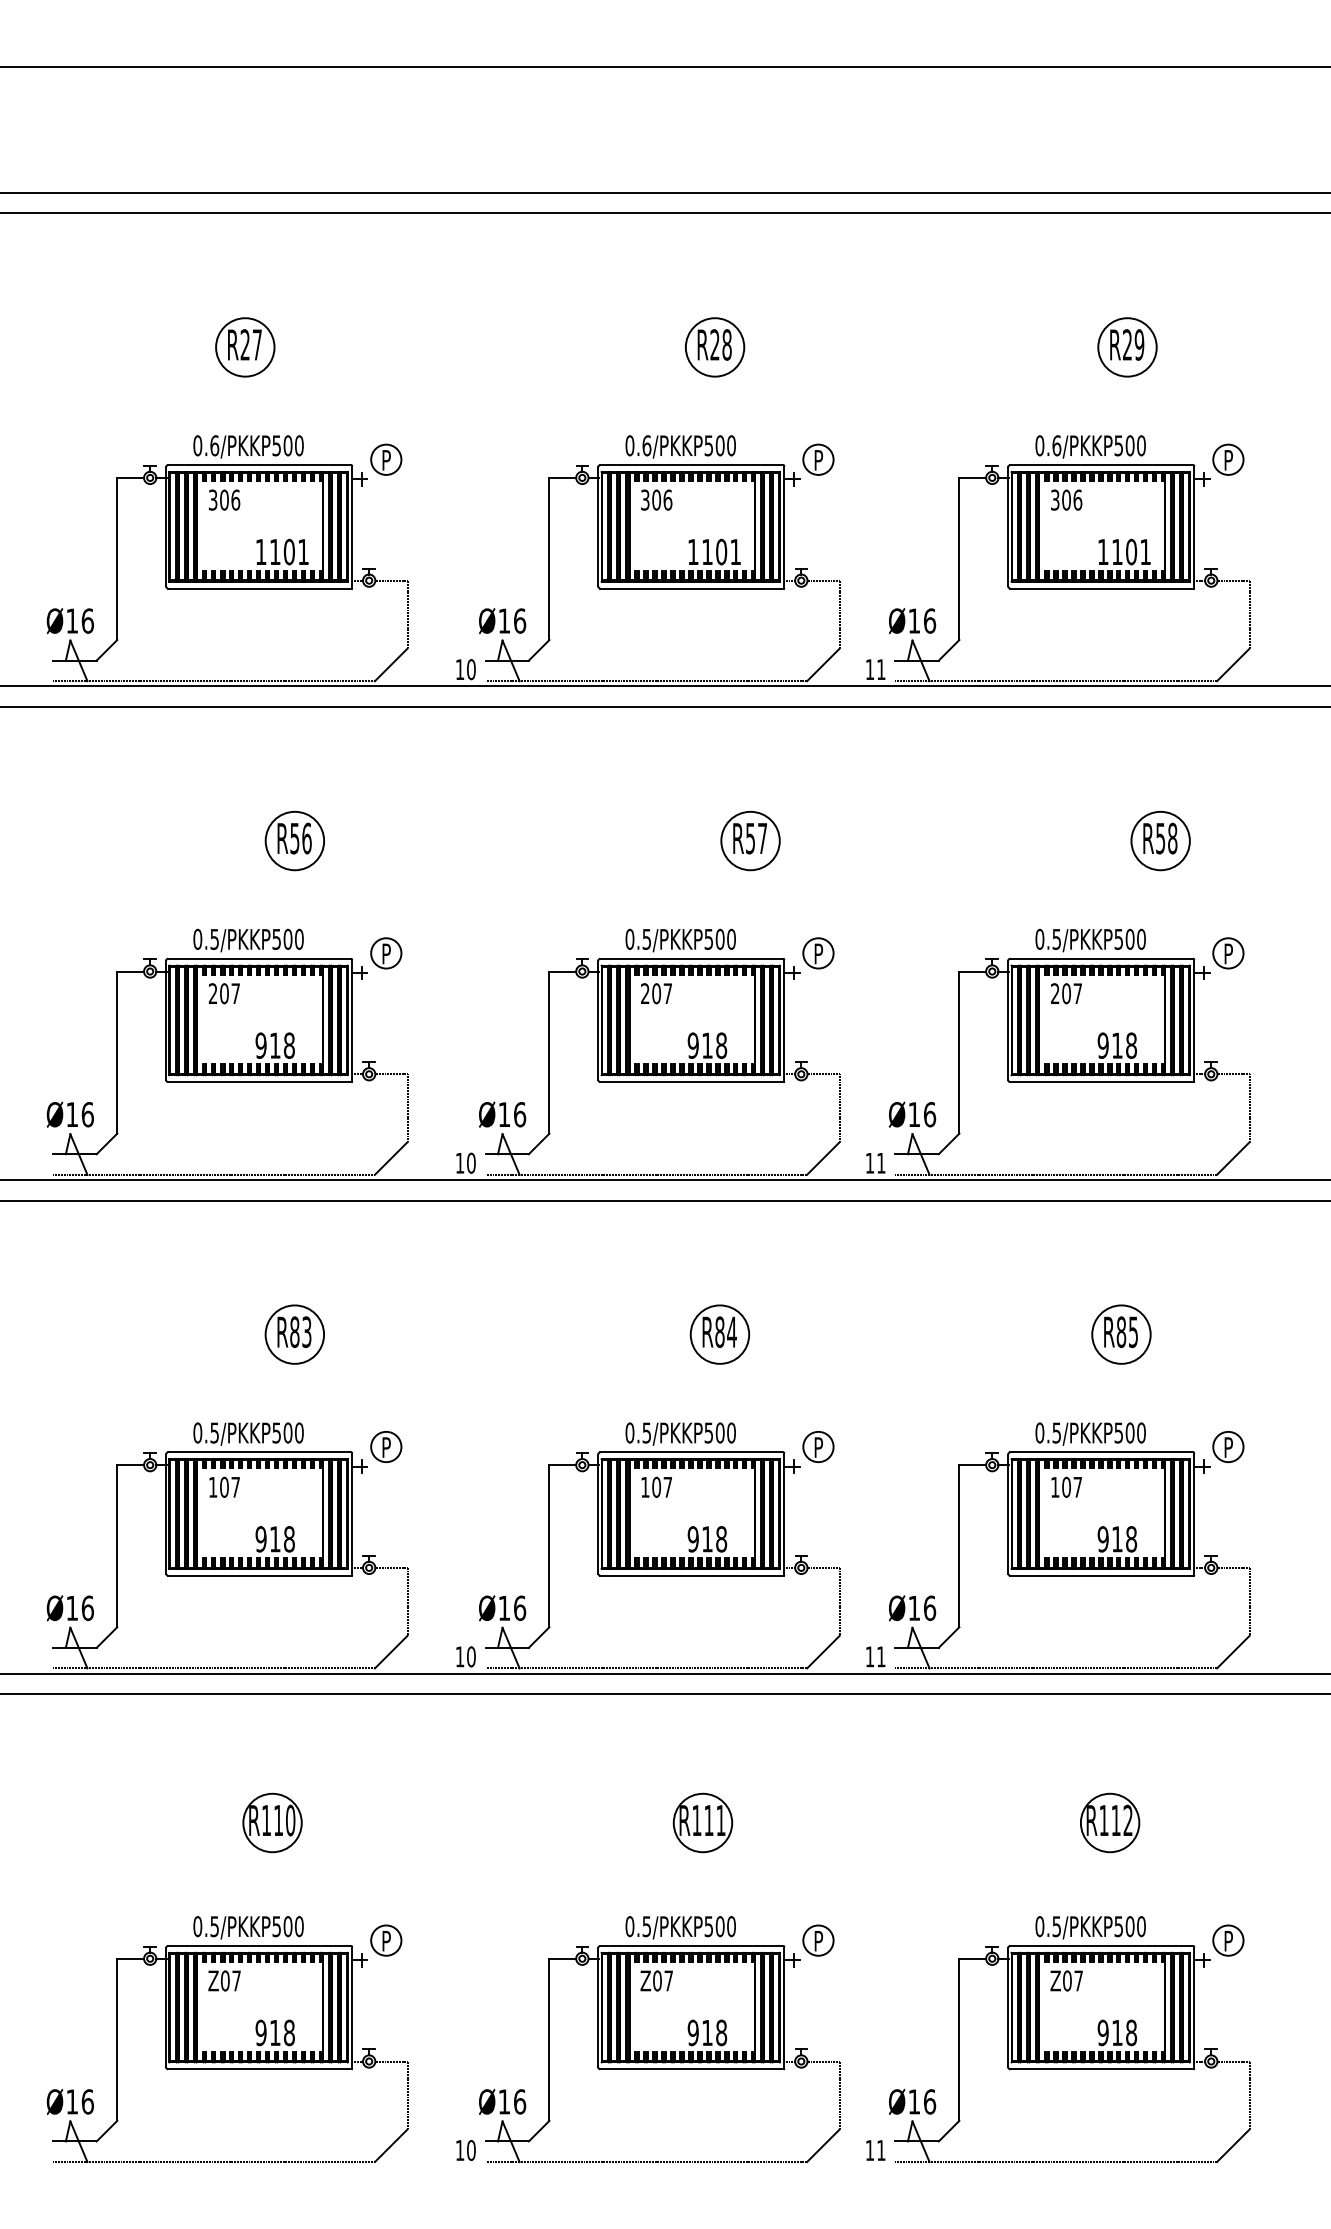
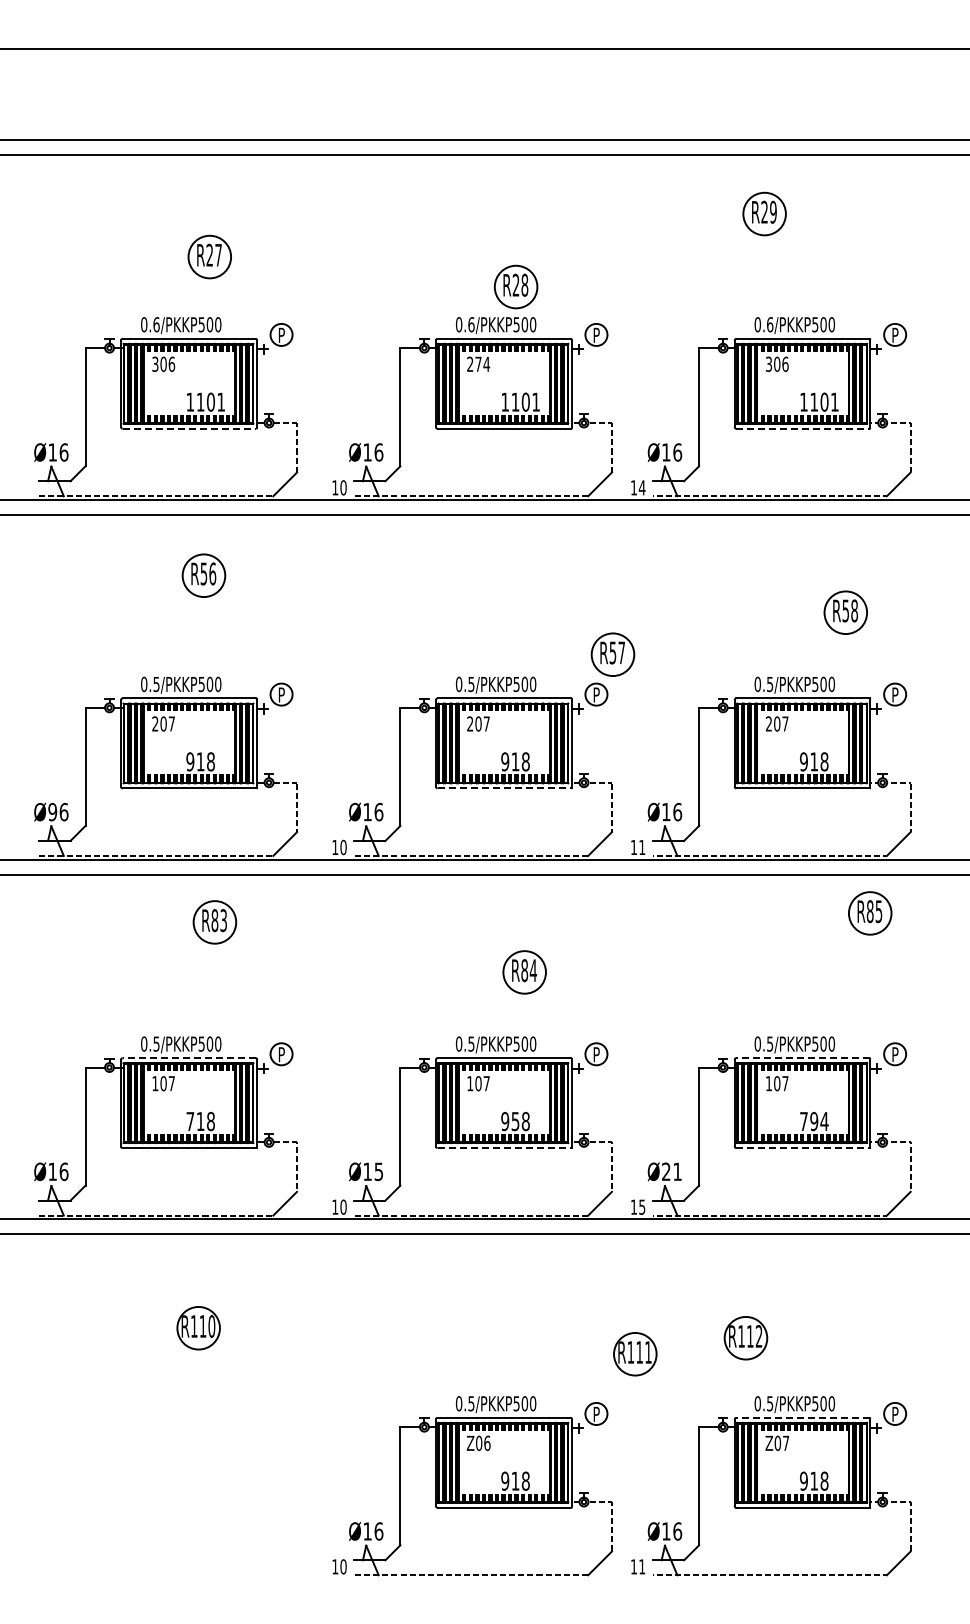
part: (244, 346) -> (209, 256), moved
part: (714, 346) -> (515, 286), moved
part: (1127, 346) -> (764, 213), moved
text: (656, 500) -> (478, 364), 306 -> 274
line: (259, 588) -> (189, 428), solid -> dashed
line: (1102, 588) -> (803, 428), solid -> dashed
text: (880, 669) -> (641, 487), 11 -> 14
part: (294, 840) -> (203, 575), moved
part: (749, 840) -> (612, 654), moved
line: (692, 1082) -> (504, 788), solid -> dashed
text: (71, 1113) -> (52, 811), Ø16 -> Ø96
part: (294, 1334) -> (214, 922), moved
part: (1121, 1334) -> (870, 913), moved
line: (259, 1452) -> (189, 1058), solid -> dashed
line: (1101, 1452) -> (802, 1058), solid -> dashed
text: (261, 1539) -> (190, 1121), 918 -> 718
text: (707, 1539) -> (515, 1121), 918 -> 958
text: (1116, 1539) -> (813, 1121), 918 -> 794
line: (692, 1576) -> (504, 1148), solid -> dashed
line: (1102, 1576) -> (803, 1148), solid -> dashed
text: (519, 1607) -> (378, 1171), Ø16 -> Ø15
text: (922, 1607) -> (672, 1171), Ø16 -> Ø21
text: (881, 1655) -> (642, 1206), 11 -> 15
part: (703, 1823) -> (635, 1354), moved
part: (1109, 1823) -> (745, 1338), moved
line: (1101, 1945) -> (802, 1417), solid -> dashed
text: (668, 1981) -> (487, 1443), Z07 -> Z06
part: (228, 2040) -> (166, 1486), removed

